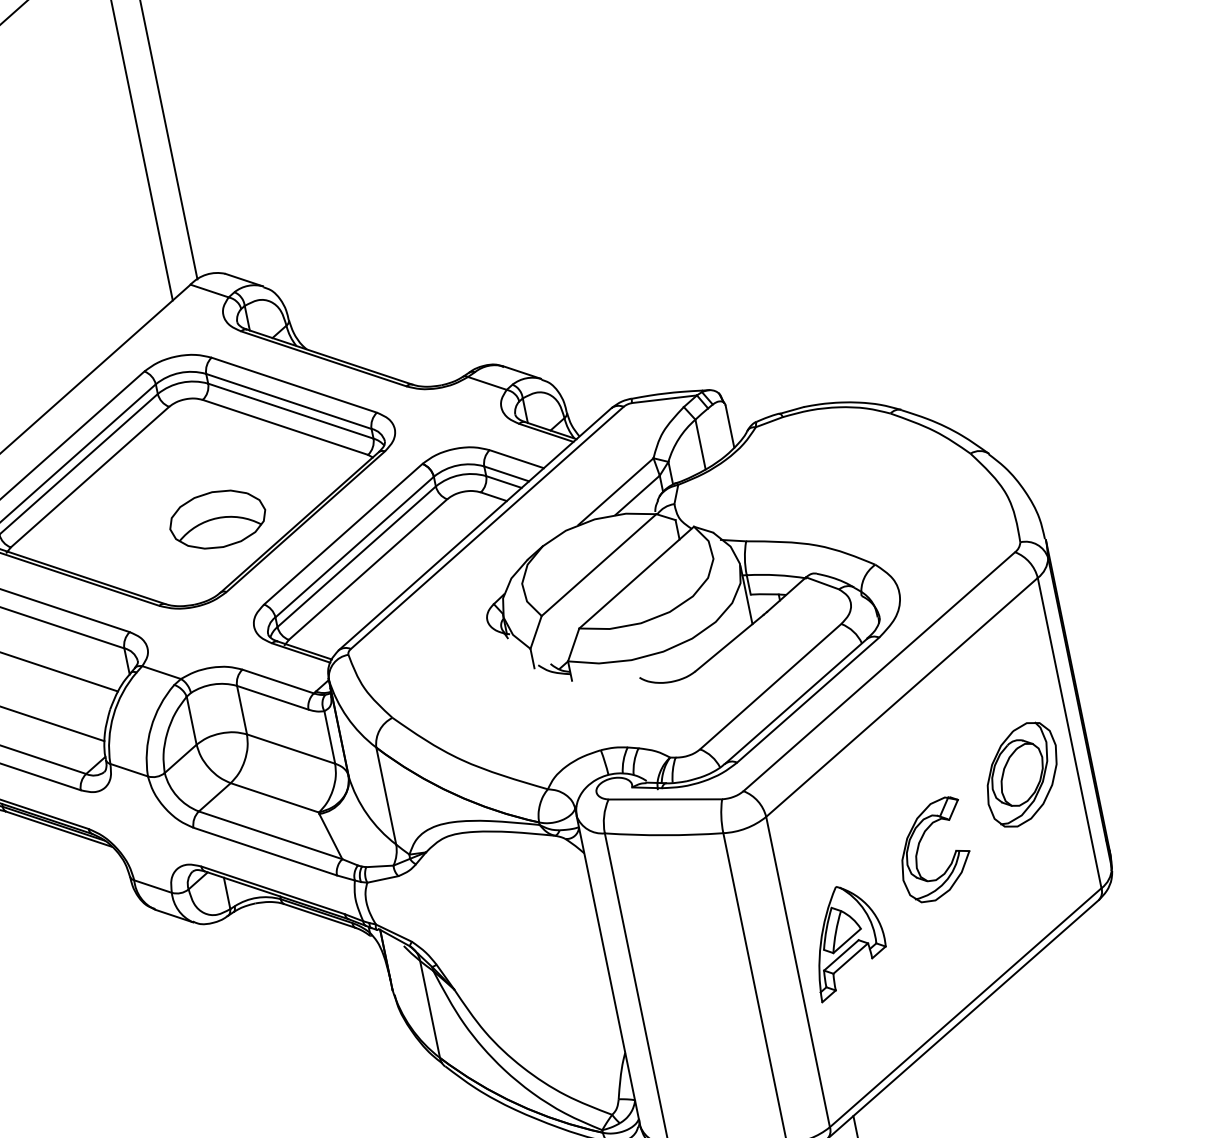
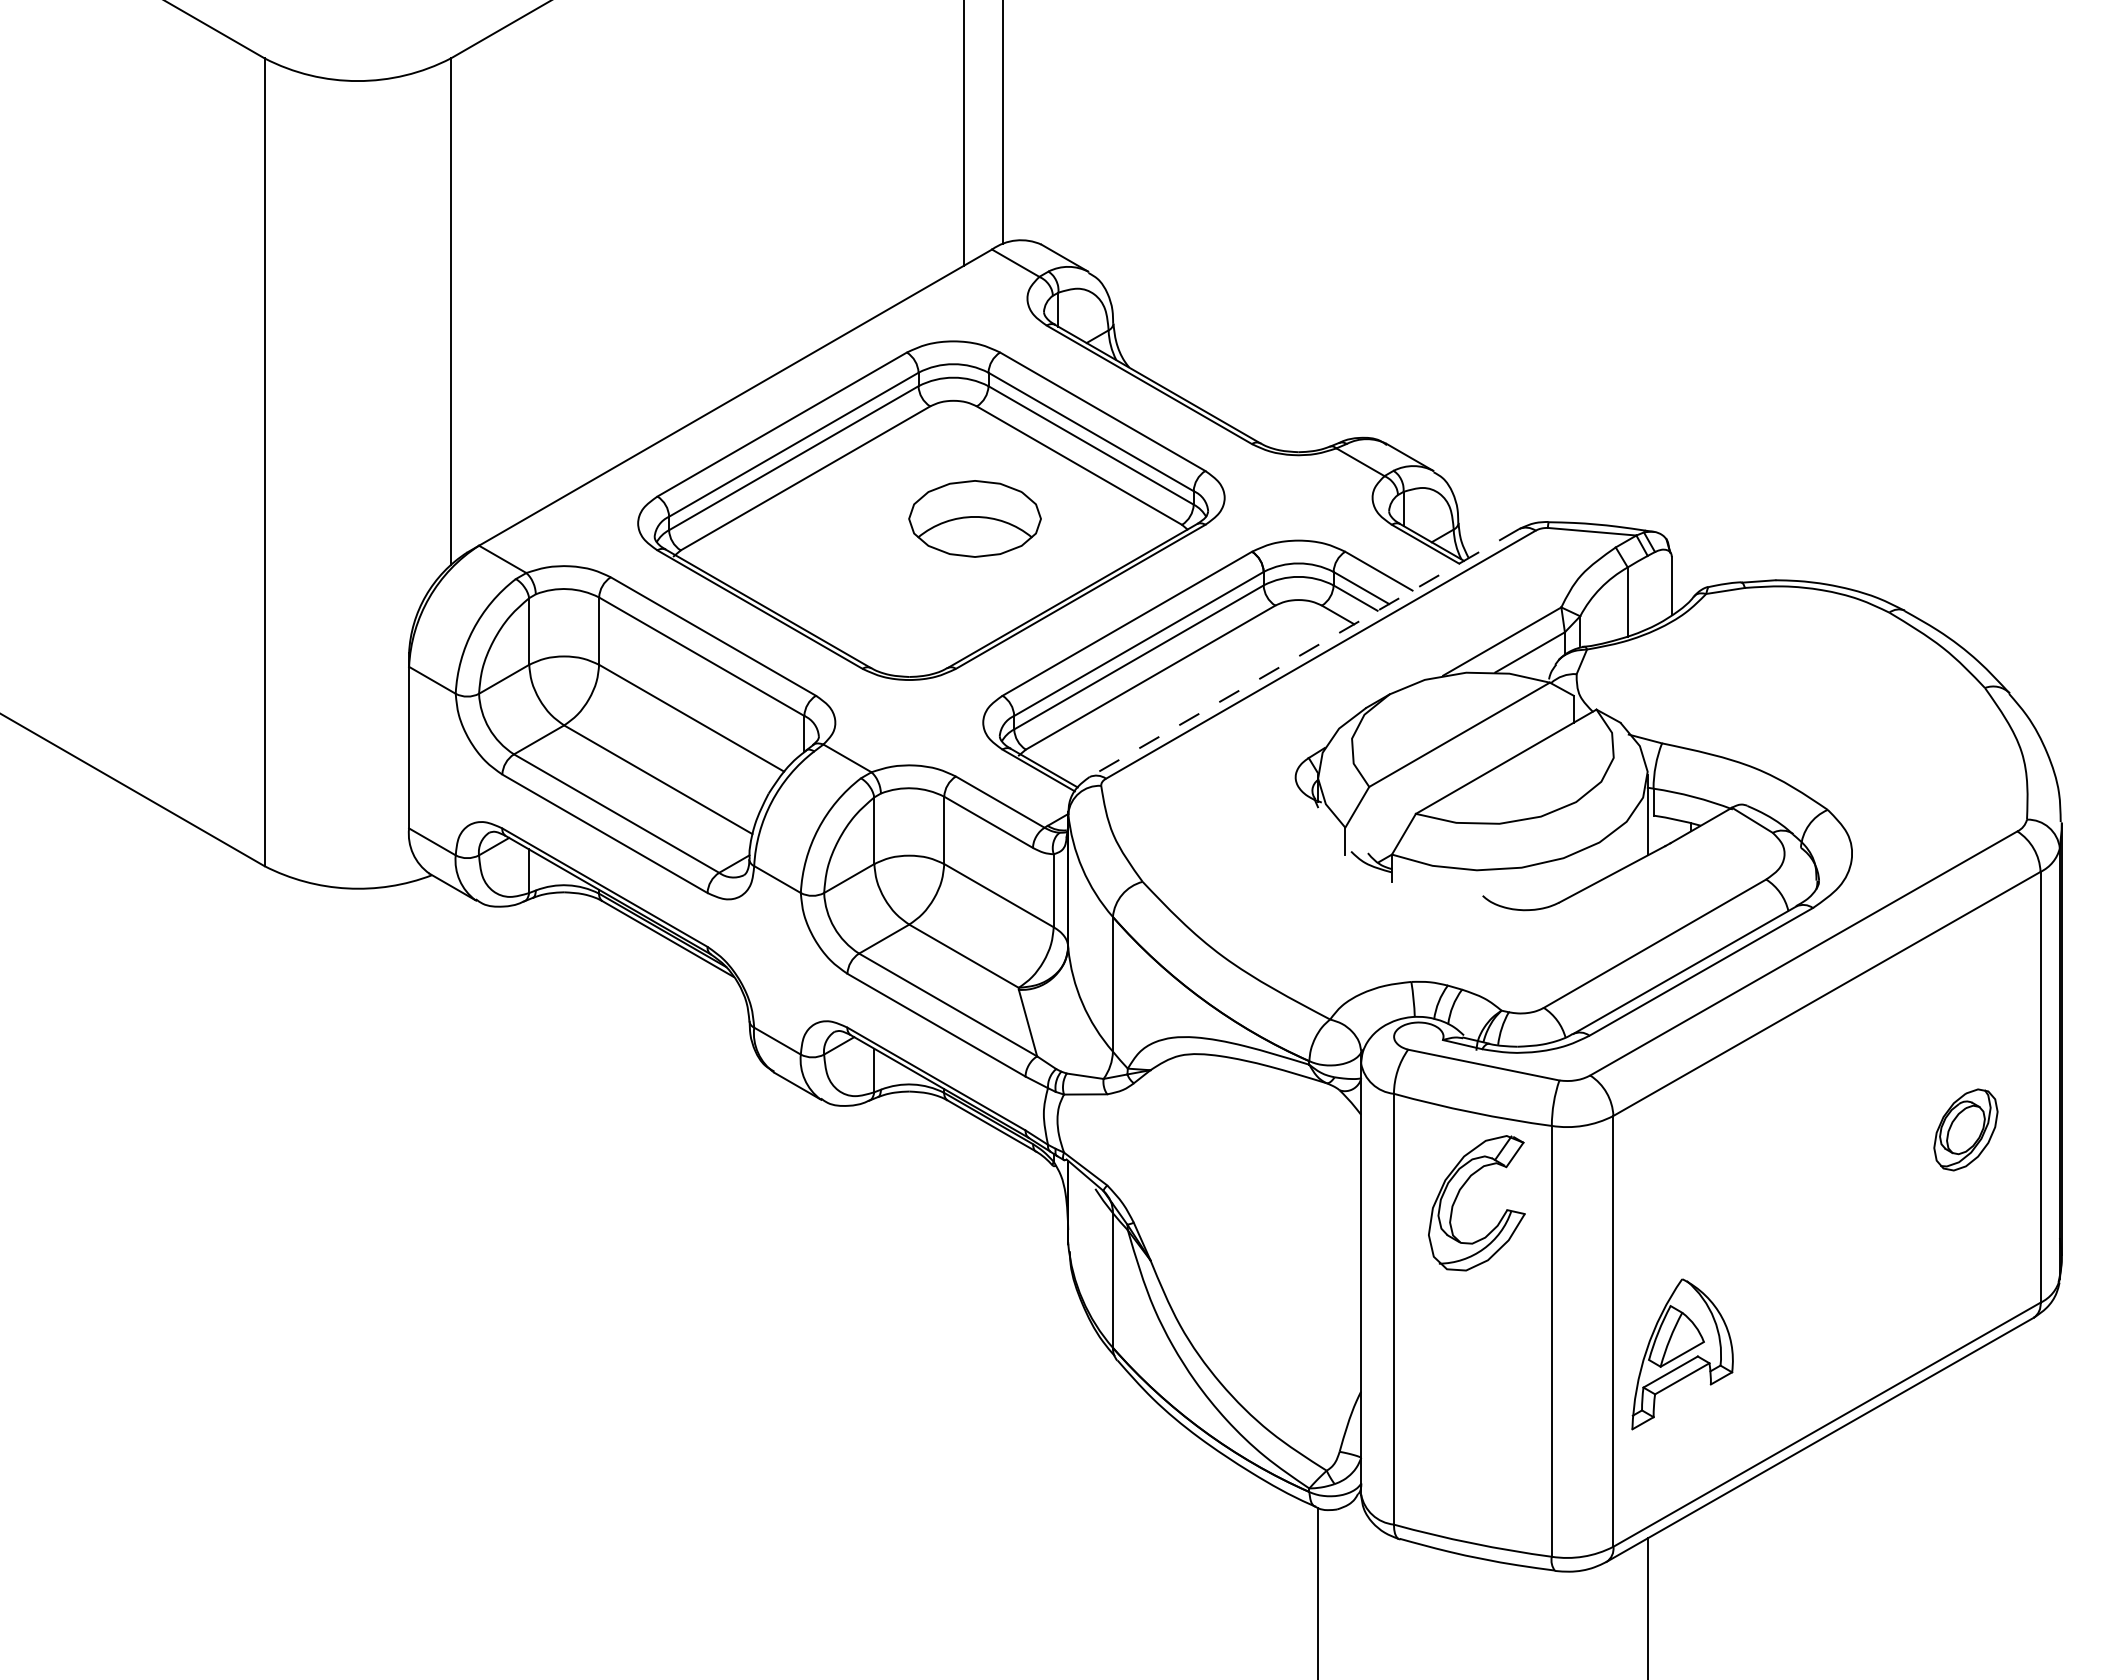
part: (217, 519) -> (974, 518), moved
line: (474, 529) -> (1303, 653), solid -> dashed
part: (1021, 774) -> (1965, 1129), size x0.6
part: (918, 847) -> (1458, 1195), moved
part: (847, 941) -> (1682, 1354), moved

